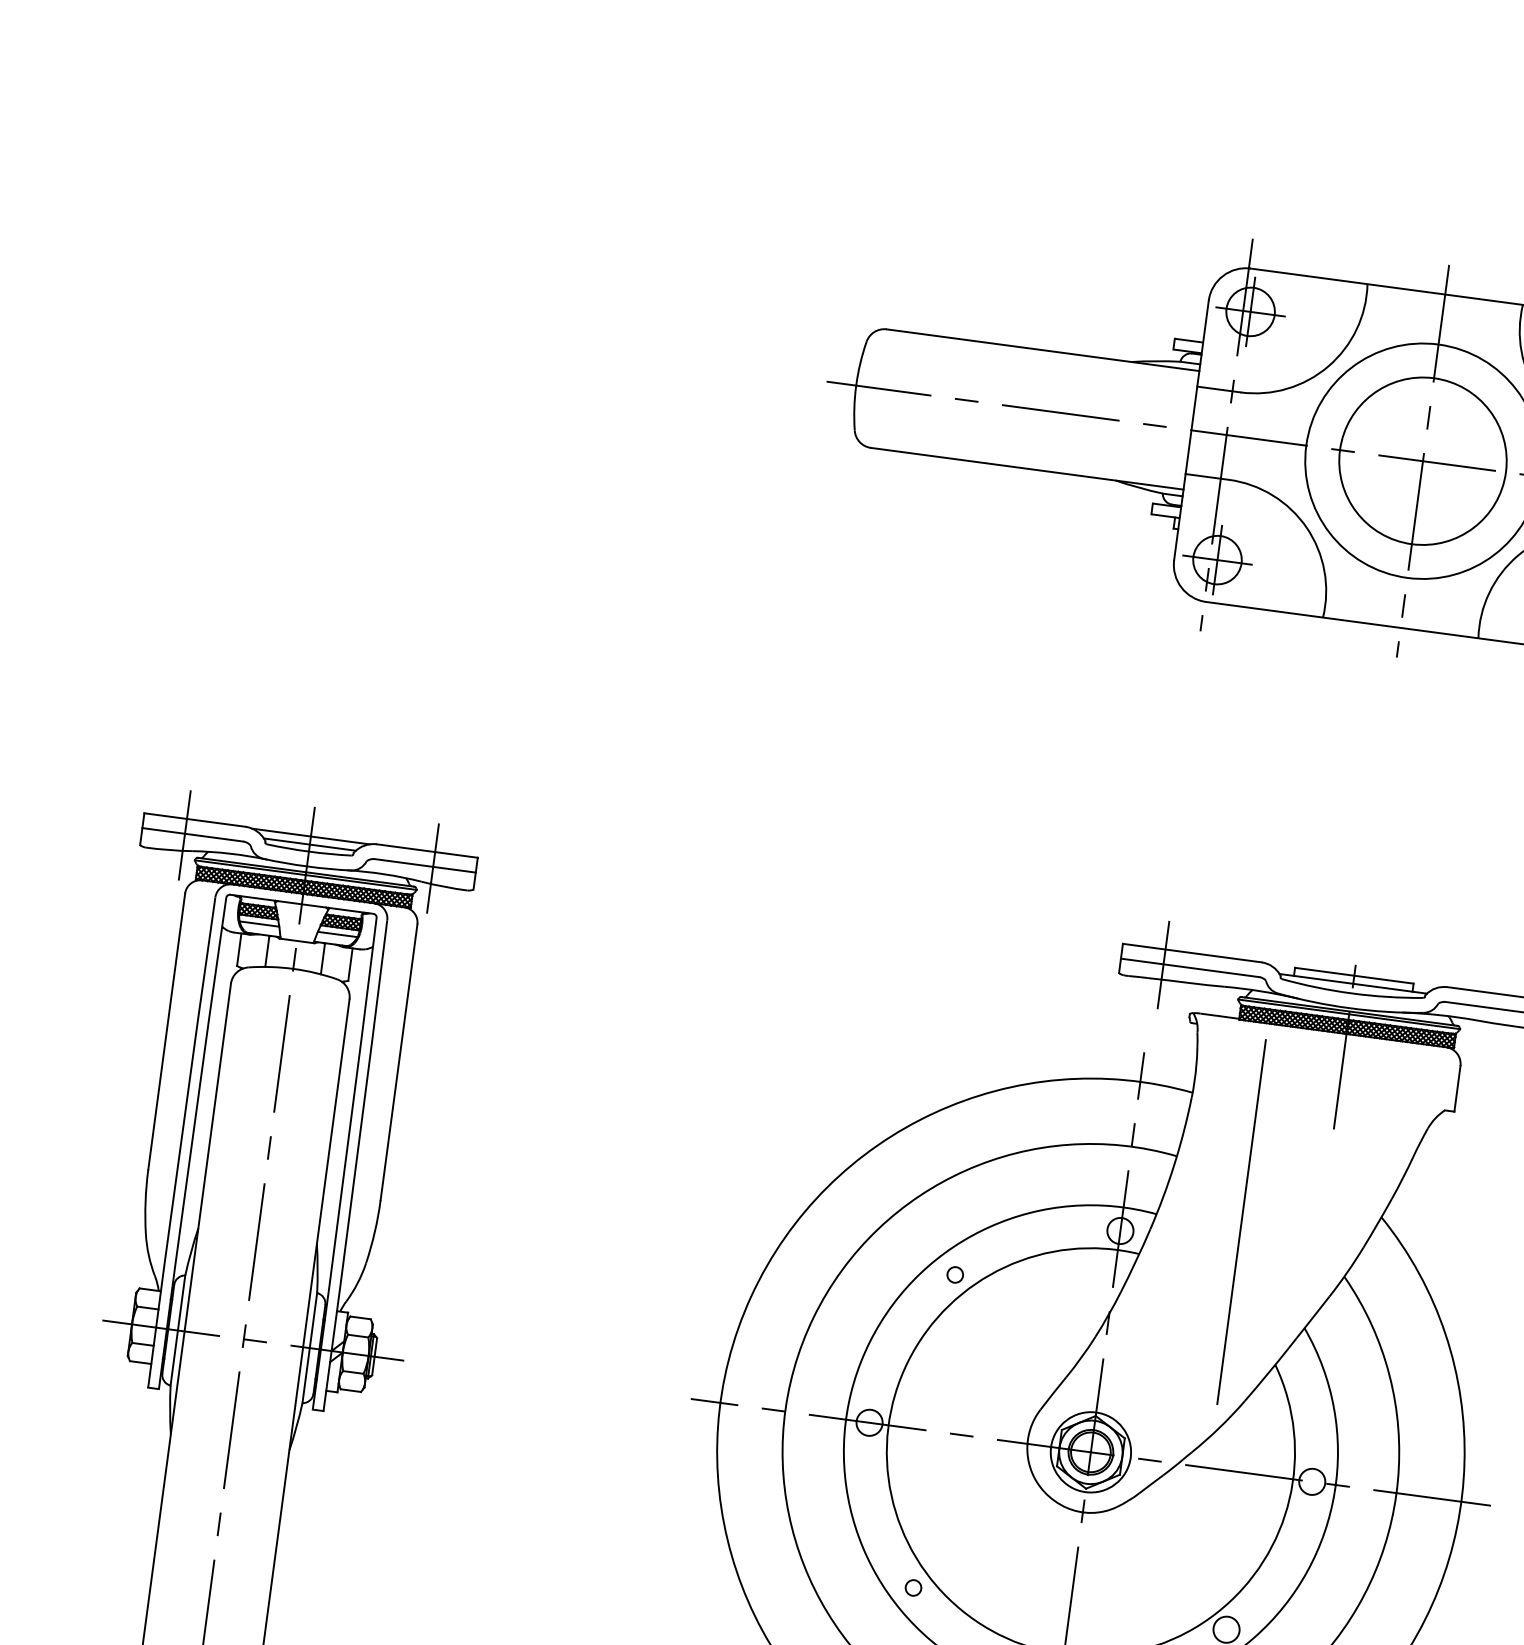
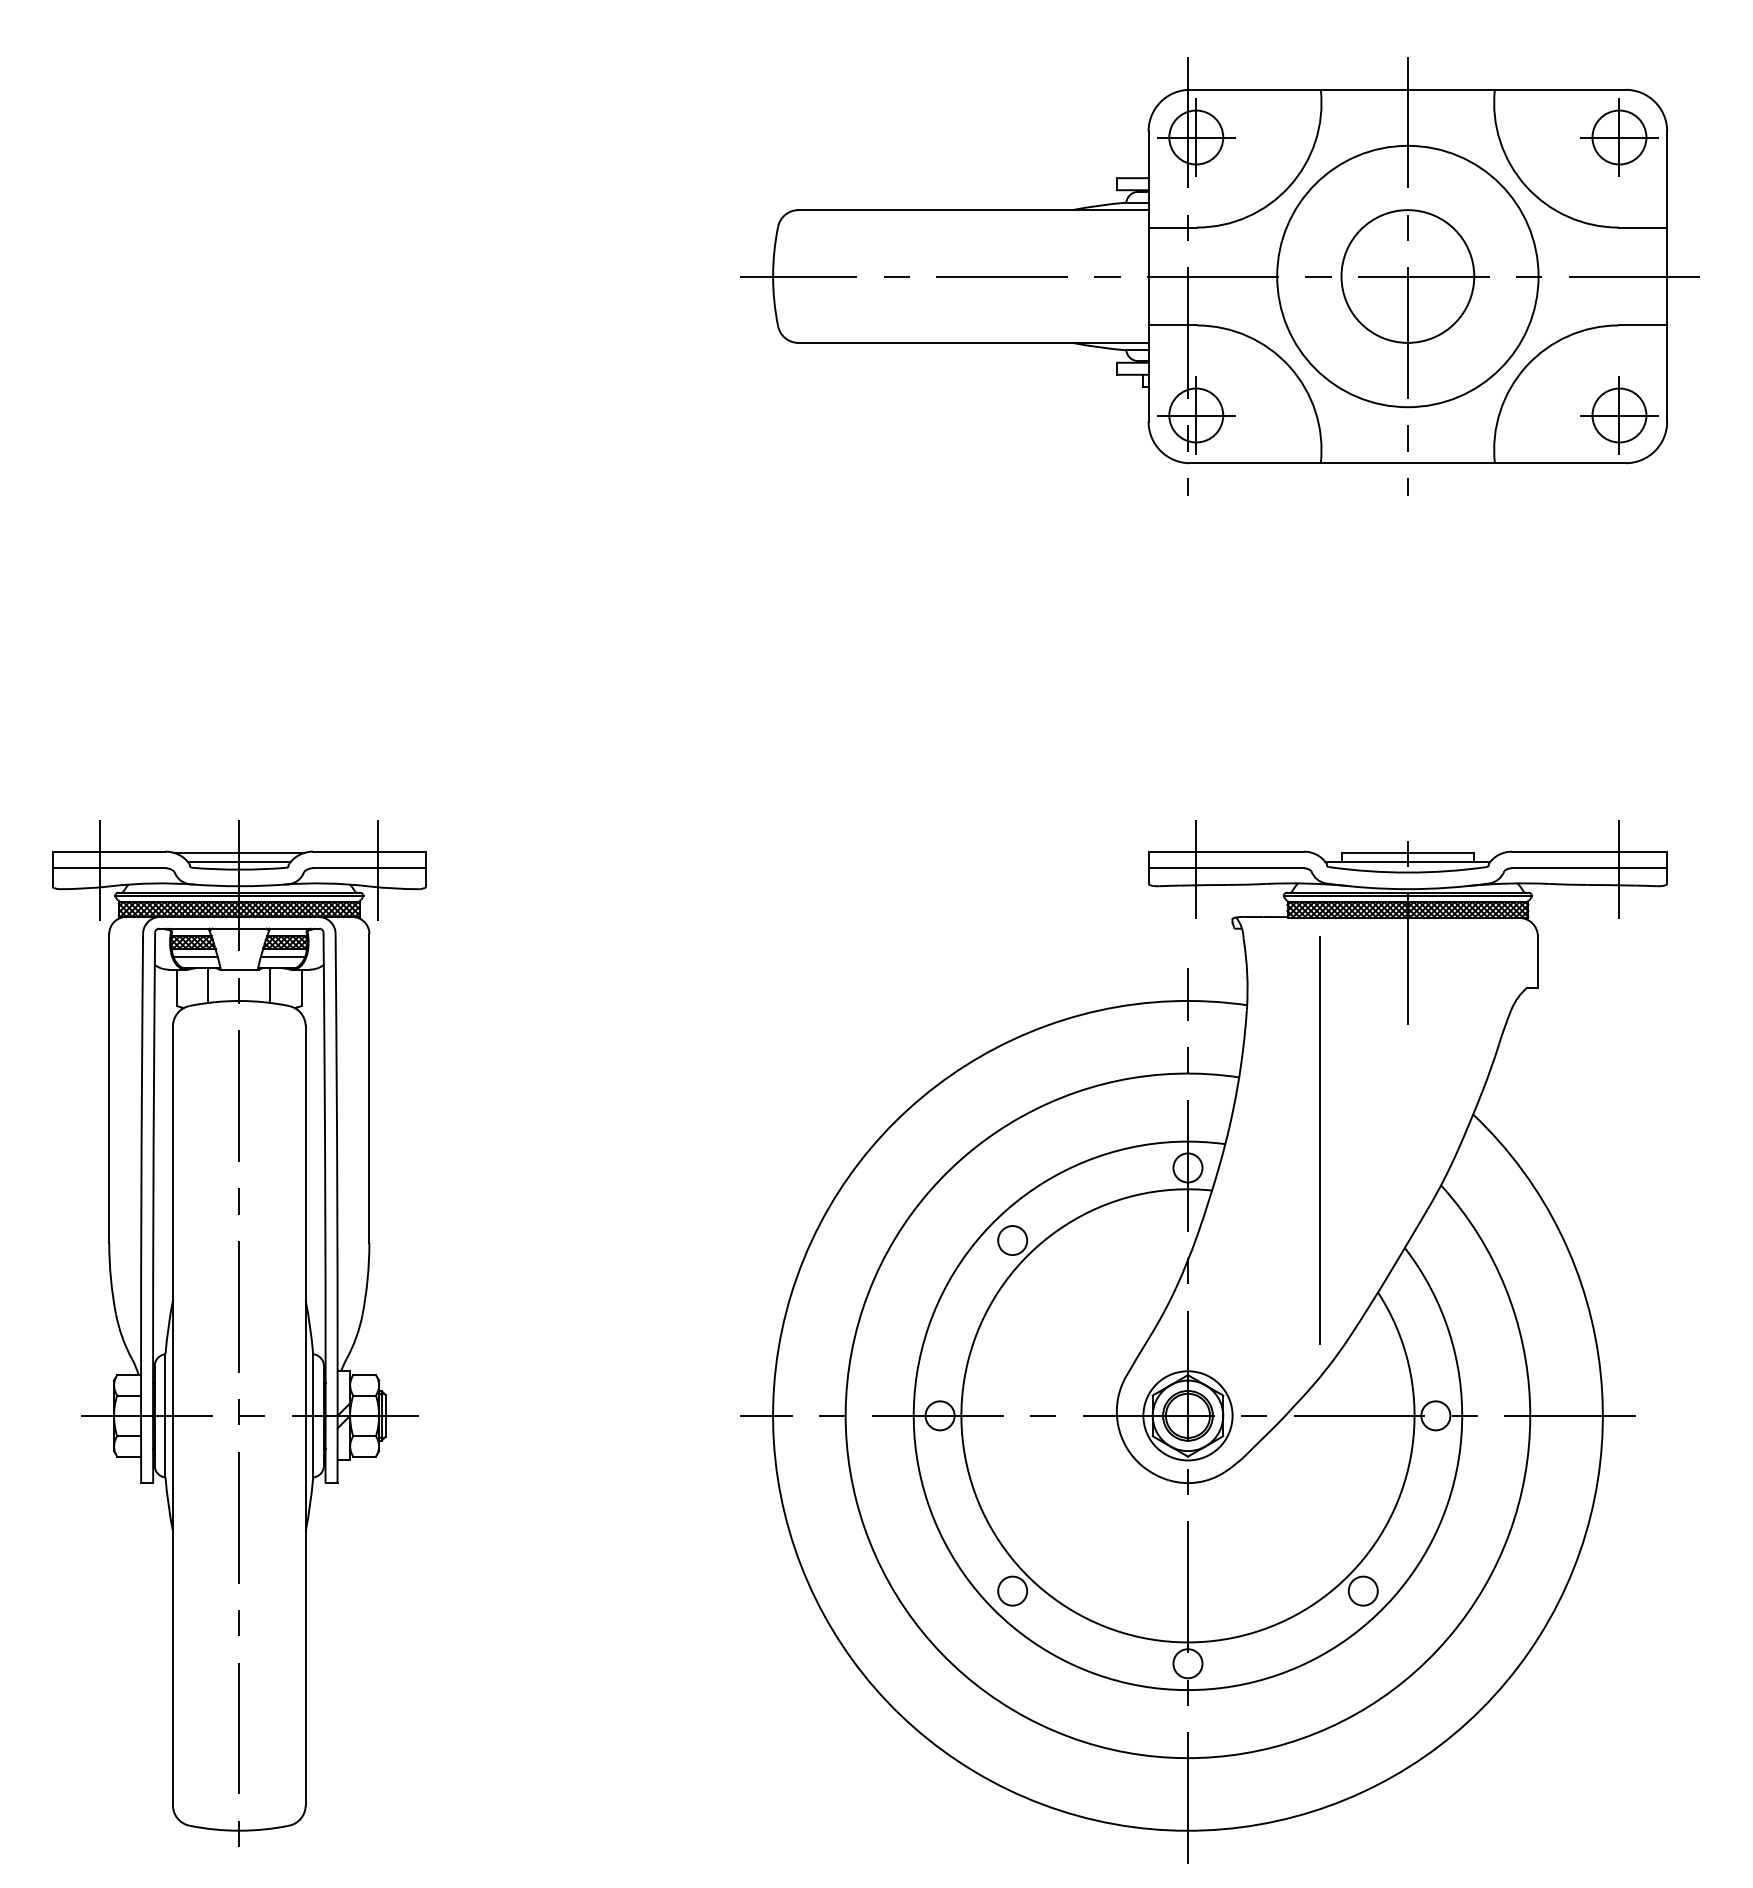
circle: (1422, 461) -> (1407, 276), size x0.71
circle: (955, 1274) -> (1012, 1240), size x1.67
circle: (913, 1587) -> (1012, 1590), size x1.67

